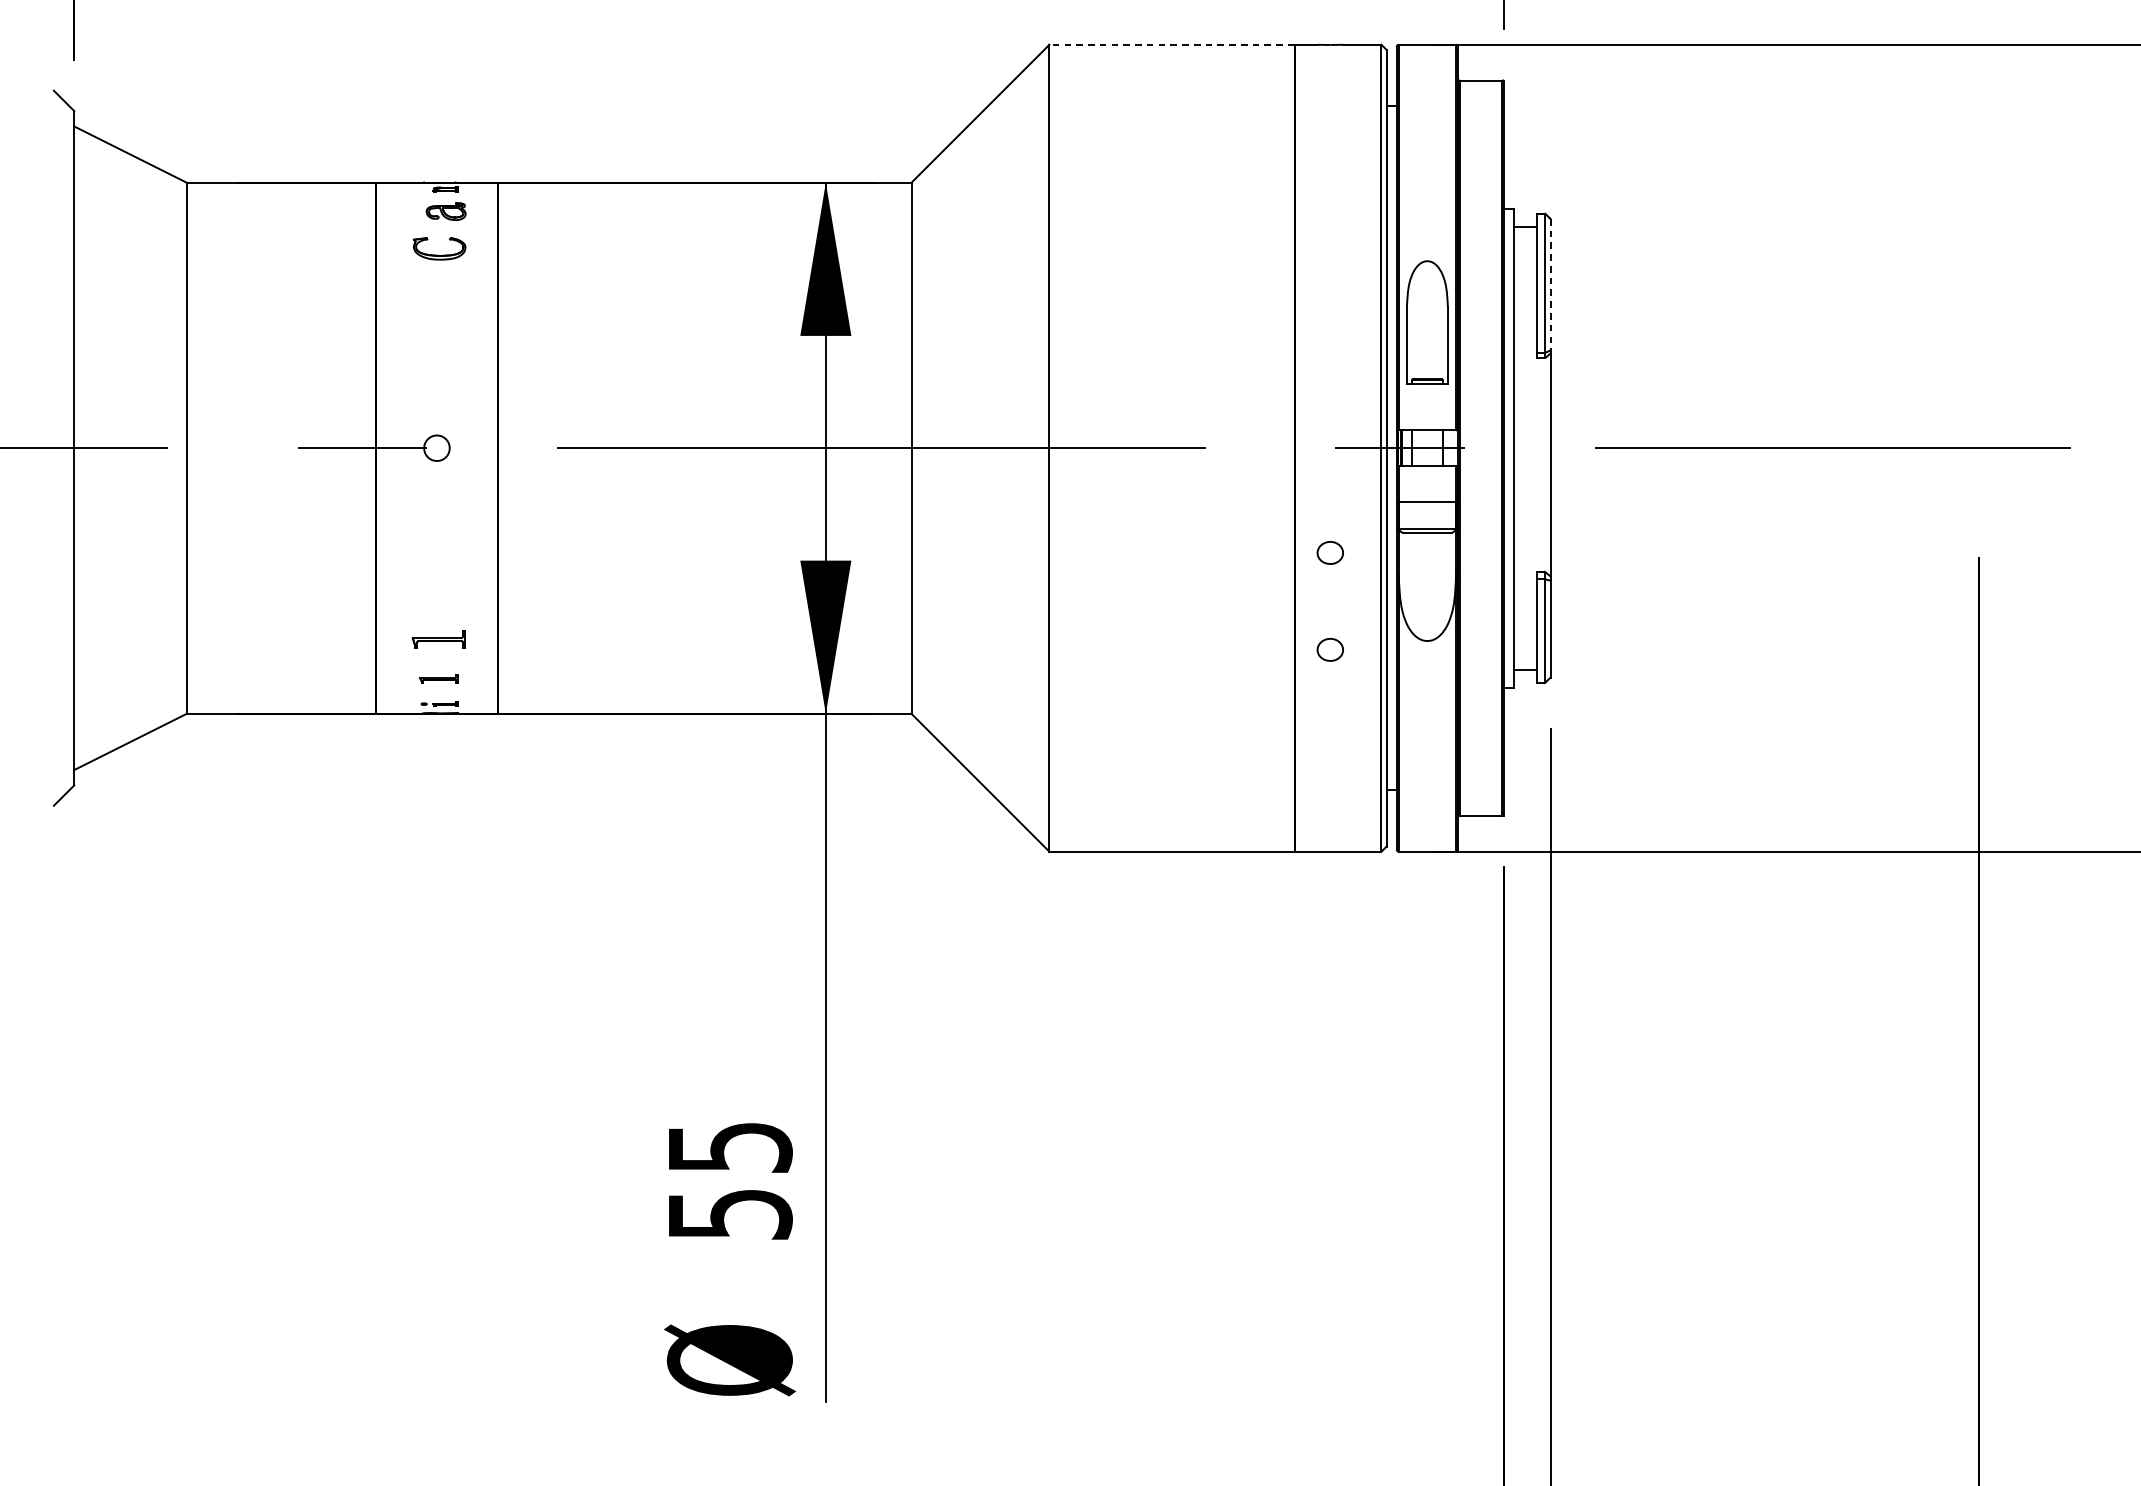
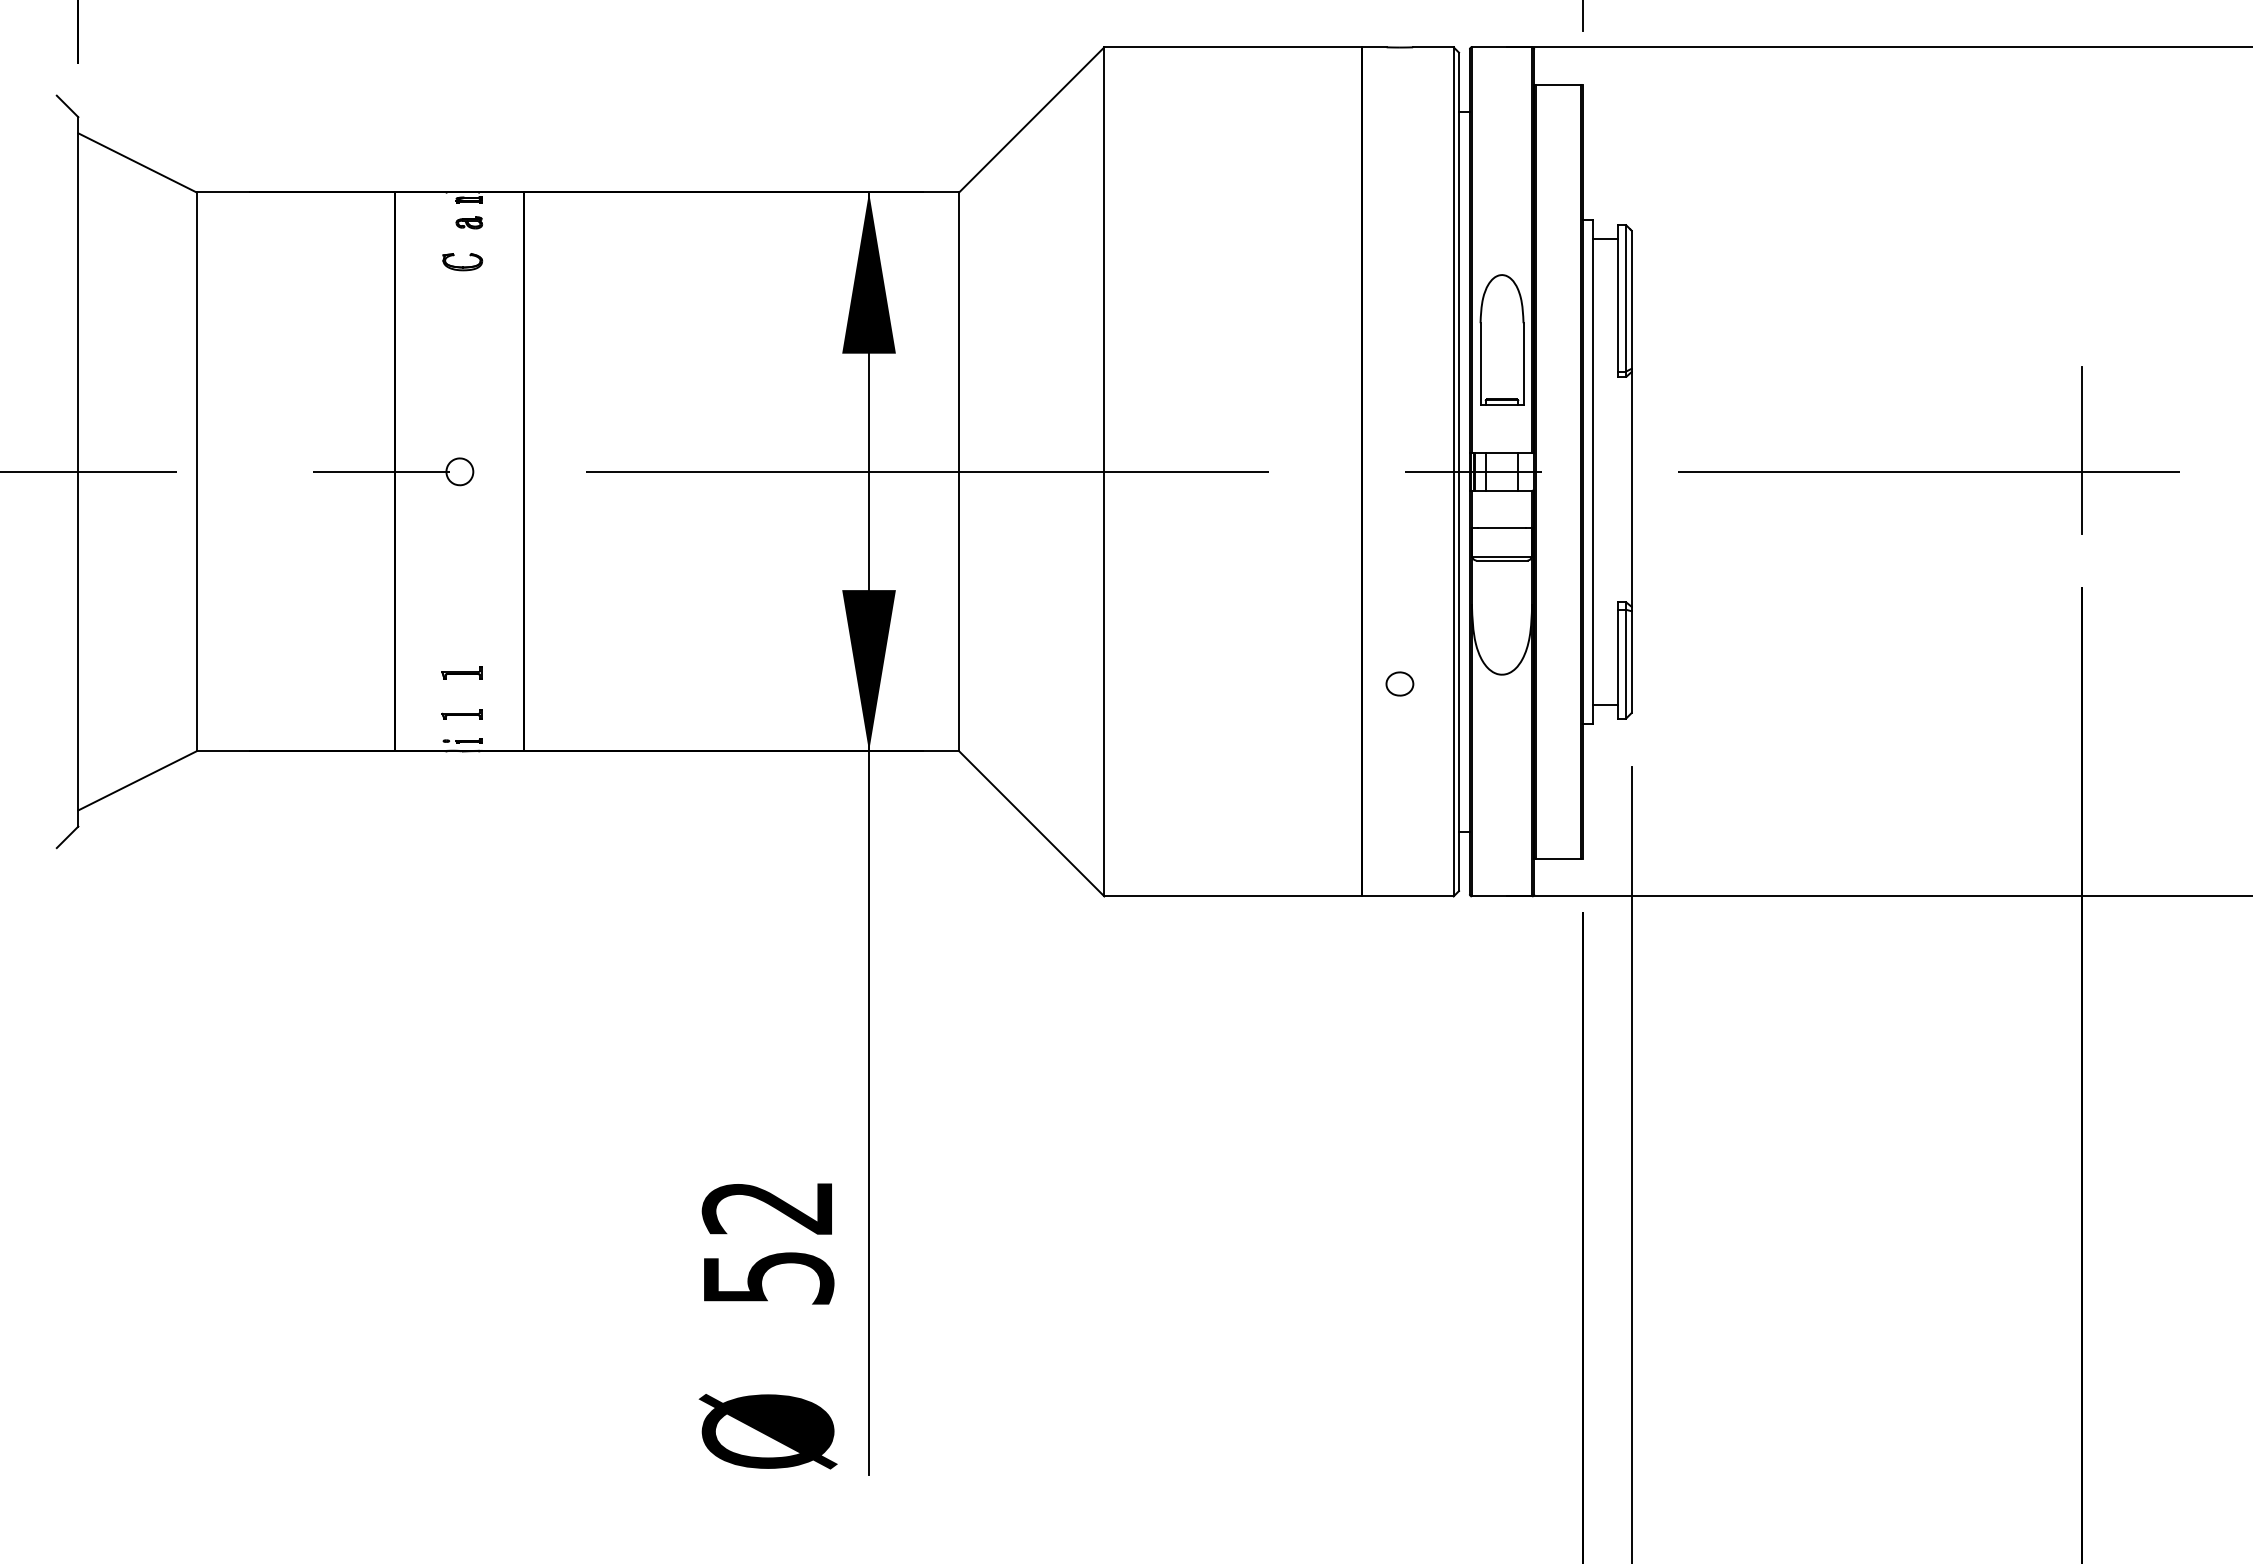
line: (1172, 44) -> (1233, 47), dashed -> solid
part: (445, 211) -> (468, 222), size x0.62
part: (439, 249) -> (462, 262), size x0.71
line: (1550, 285) -> (1631, 300), dashed -> solid
line: (1979, 426) -> (2082, 449), added
part: (1329, 552) -> (1399, 581), removed
part: (438, 638) -> (461, 672), size x0.71
text: (729, 1148) -> (767, 1208), 55 -> 52

